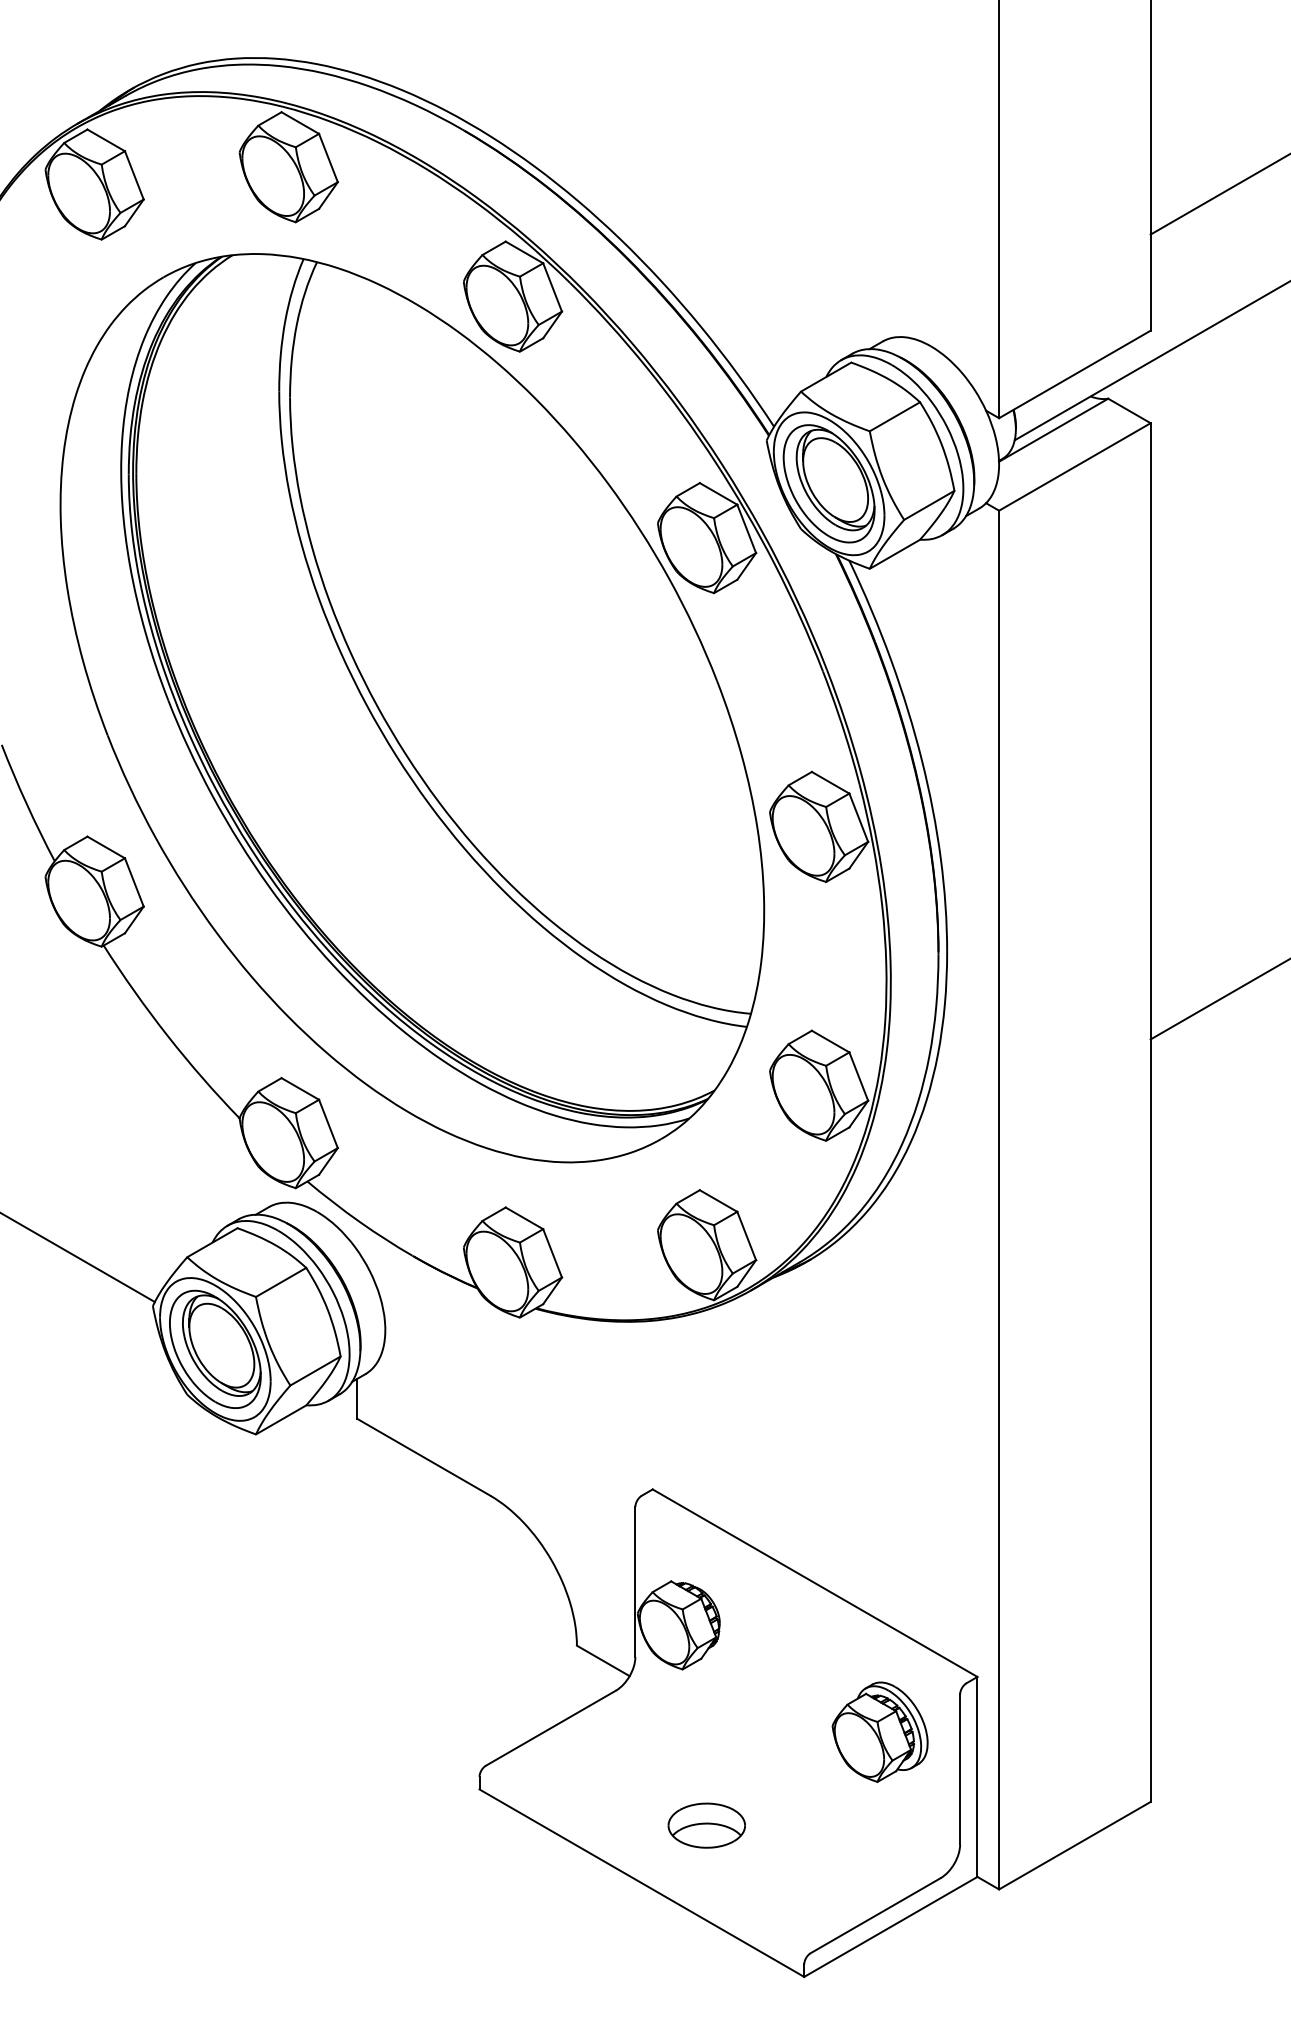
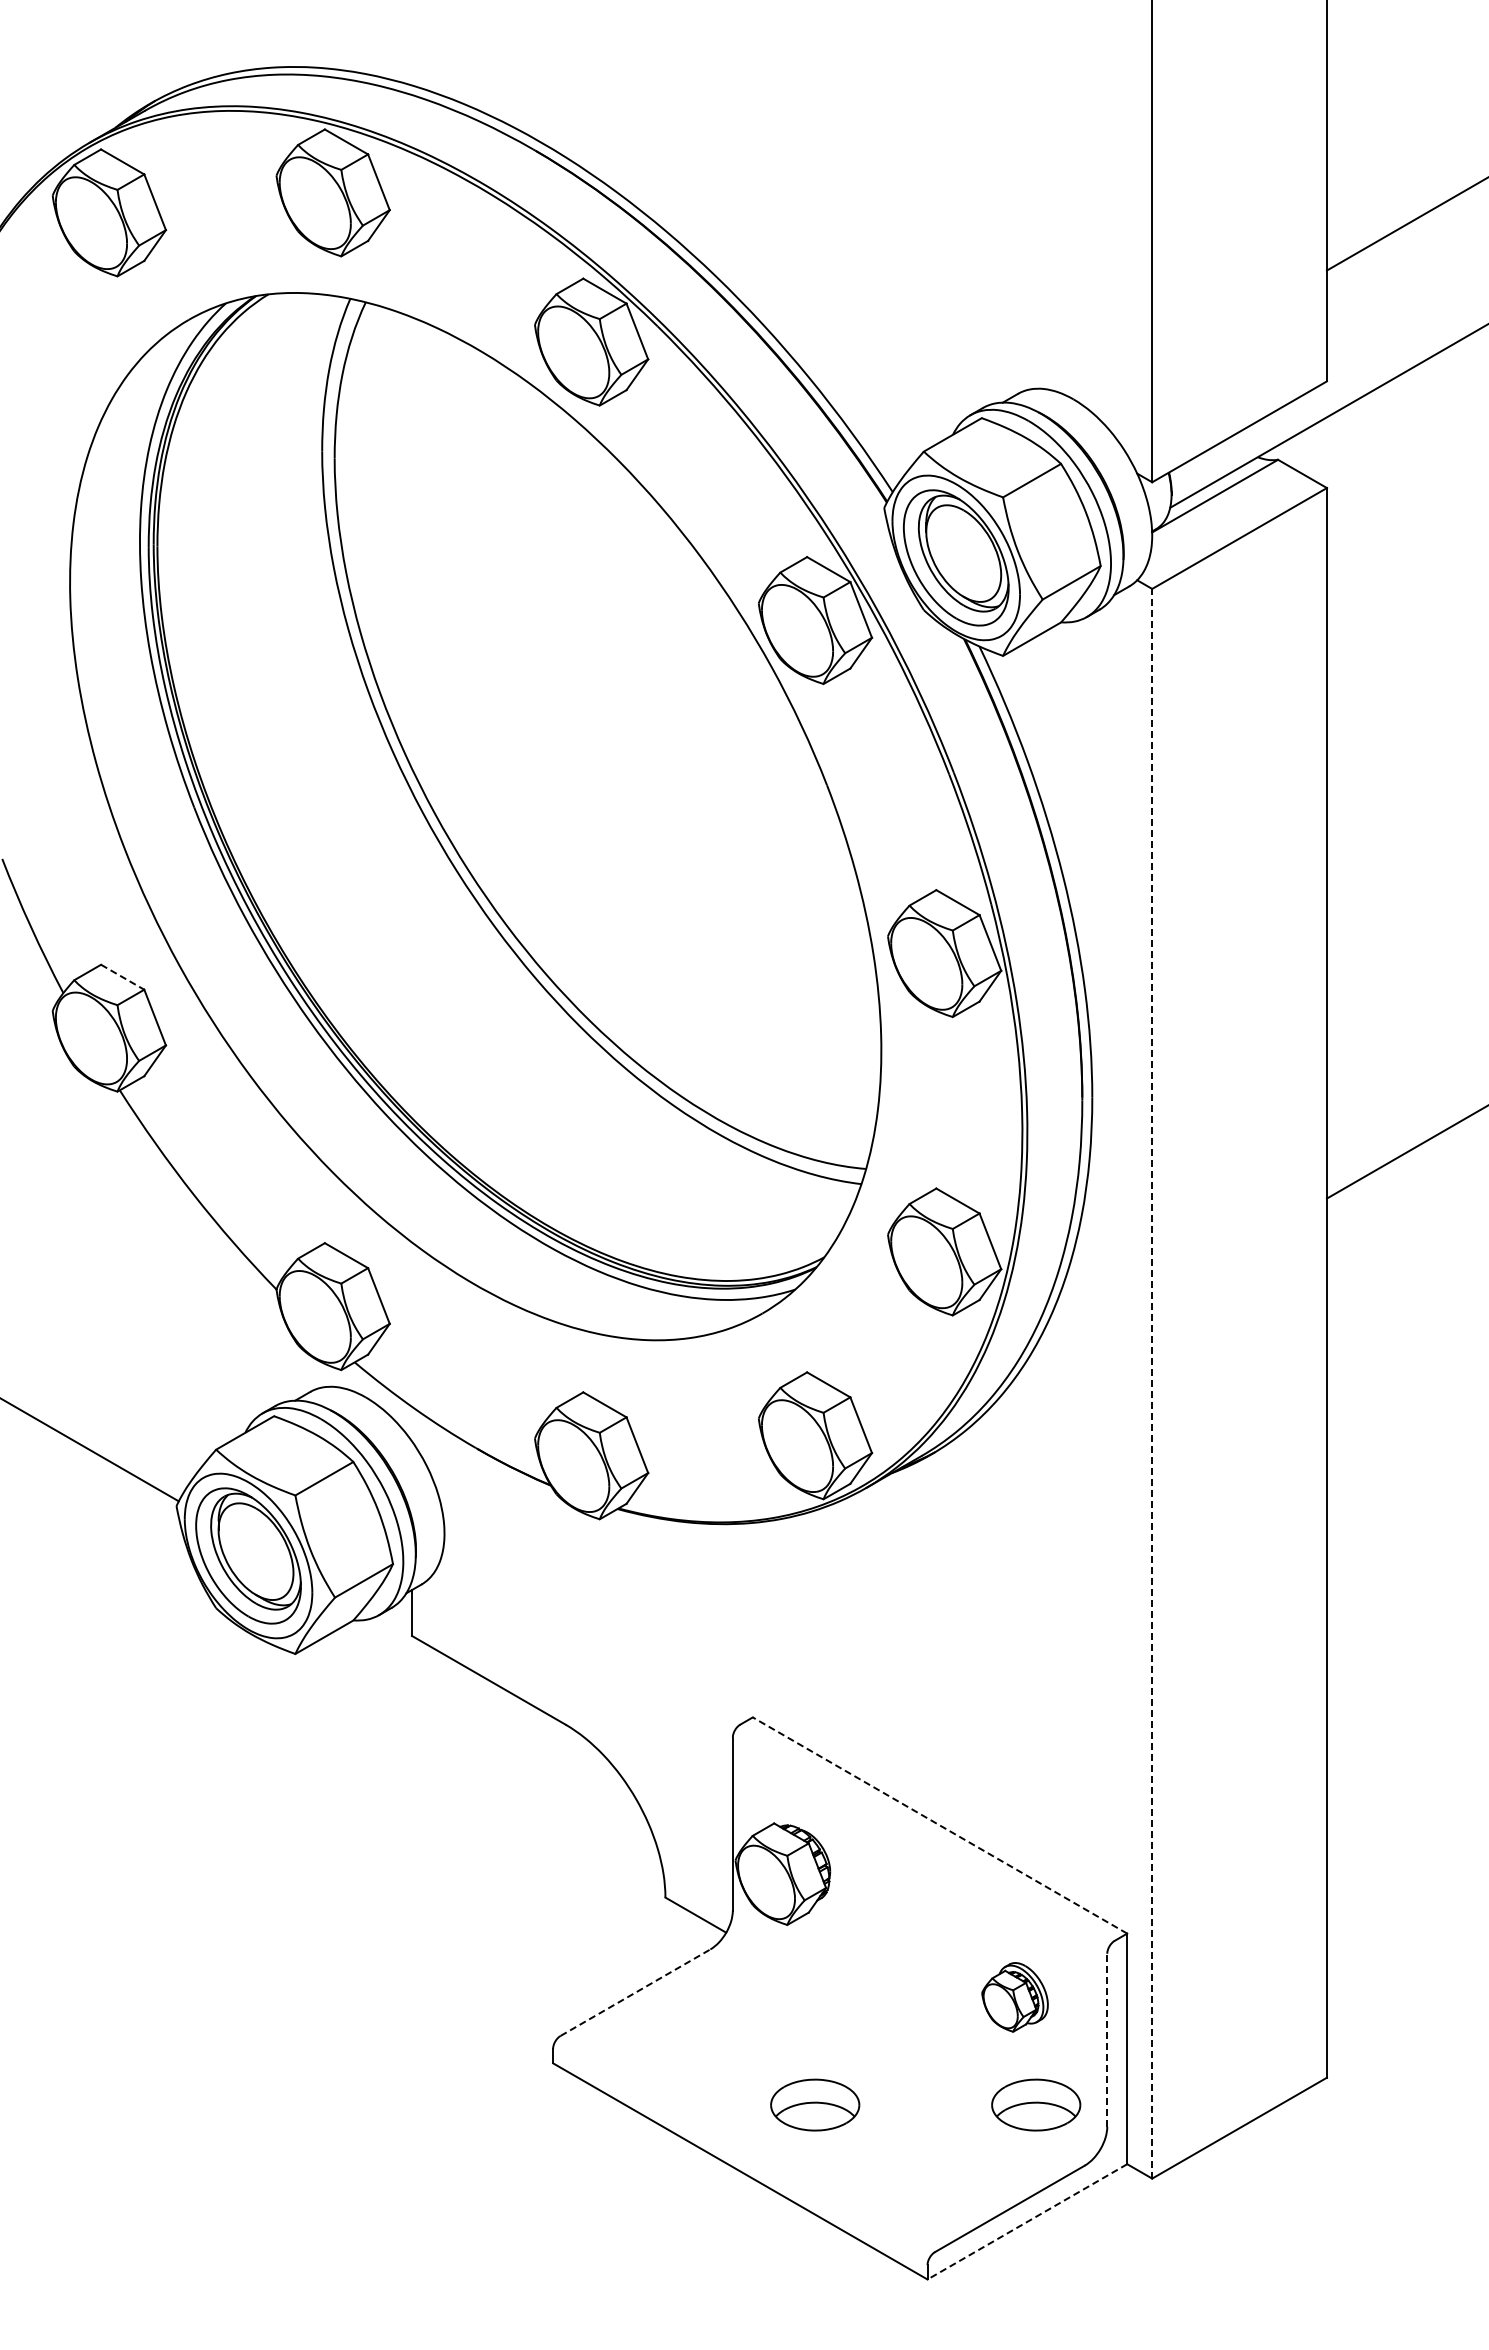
line: (106, 847) -> (122, 977), solid -> dashed
line: (999, 1199) -> (1152, 1383), solid -> dashed
line: (814, 1583) -> (939, 1825), solid -> dashed
line: (550, 1728) -> (635, 1992), solid -> dashed
part: (879, 1732) -> (1014, 1997), size x0.6
line: (960, 1768) -> (1107, 2039), solid -> dashed
part: (898, 1825) -> (1036, 2104), added
line: (890, 1927) -> (1026, 2222), solid -> dashed

